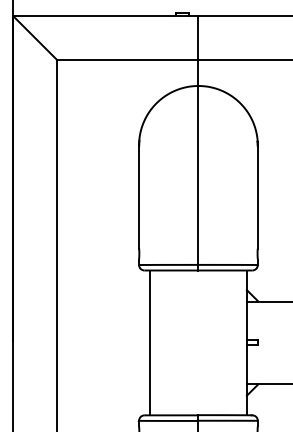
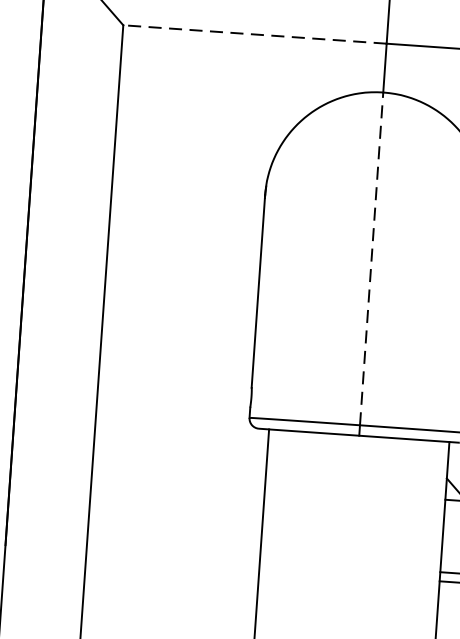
line: (127, 59) -> (254, 33), solid -> dashed
line: (198, 174) -> (371, 257), solid -> dashed

